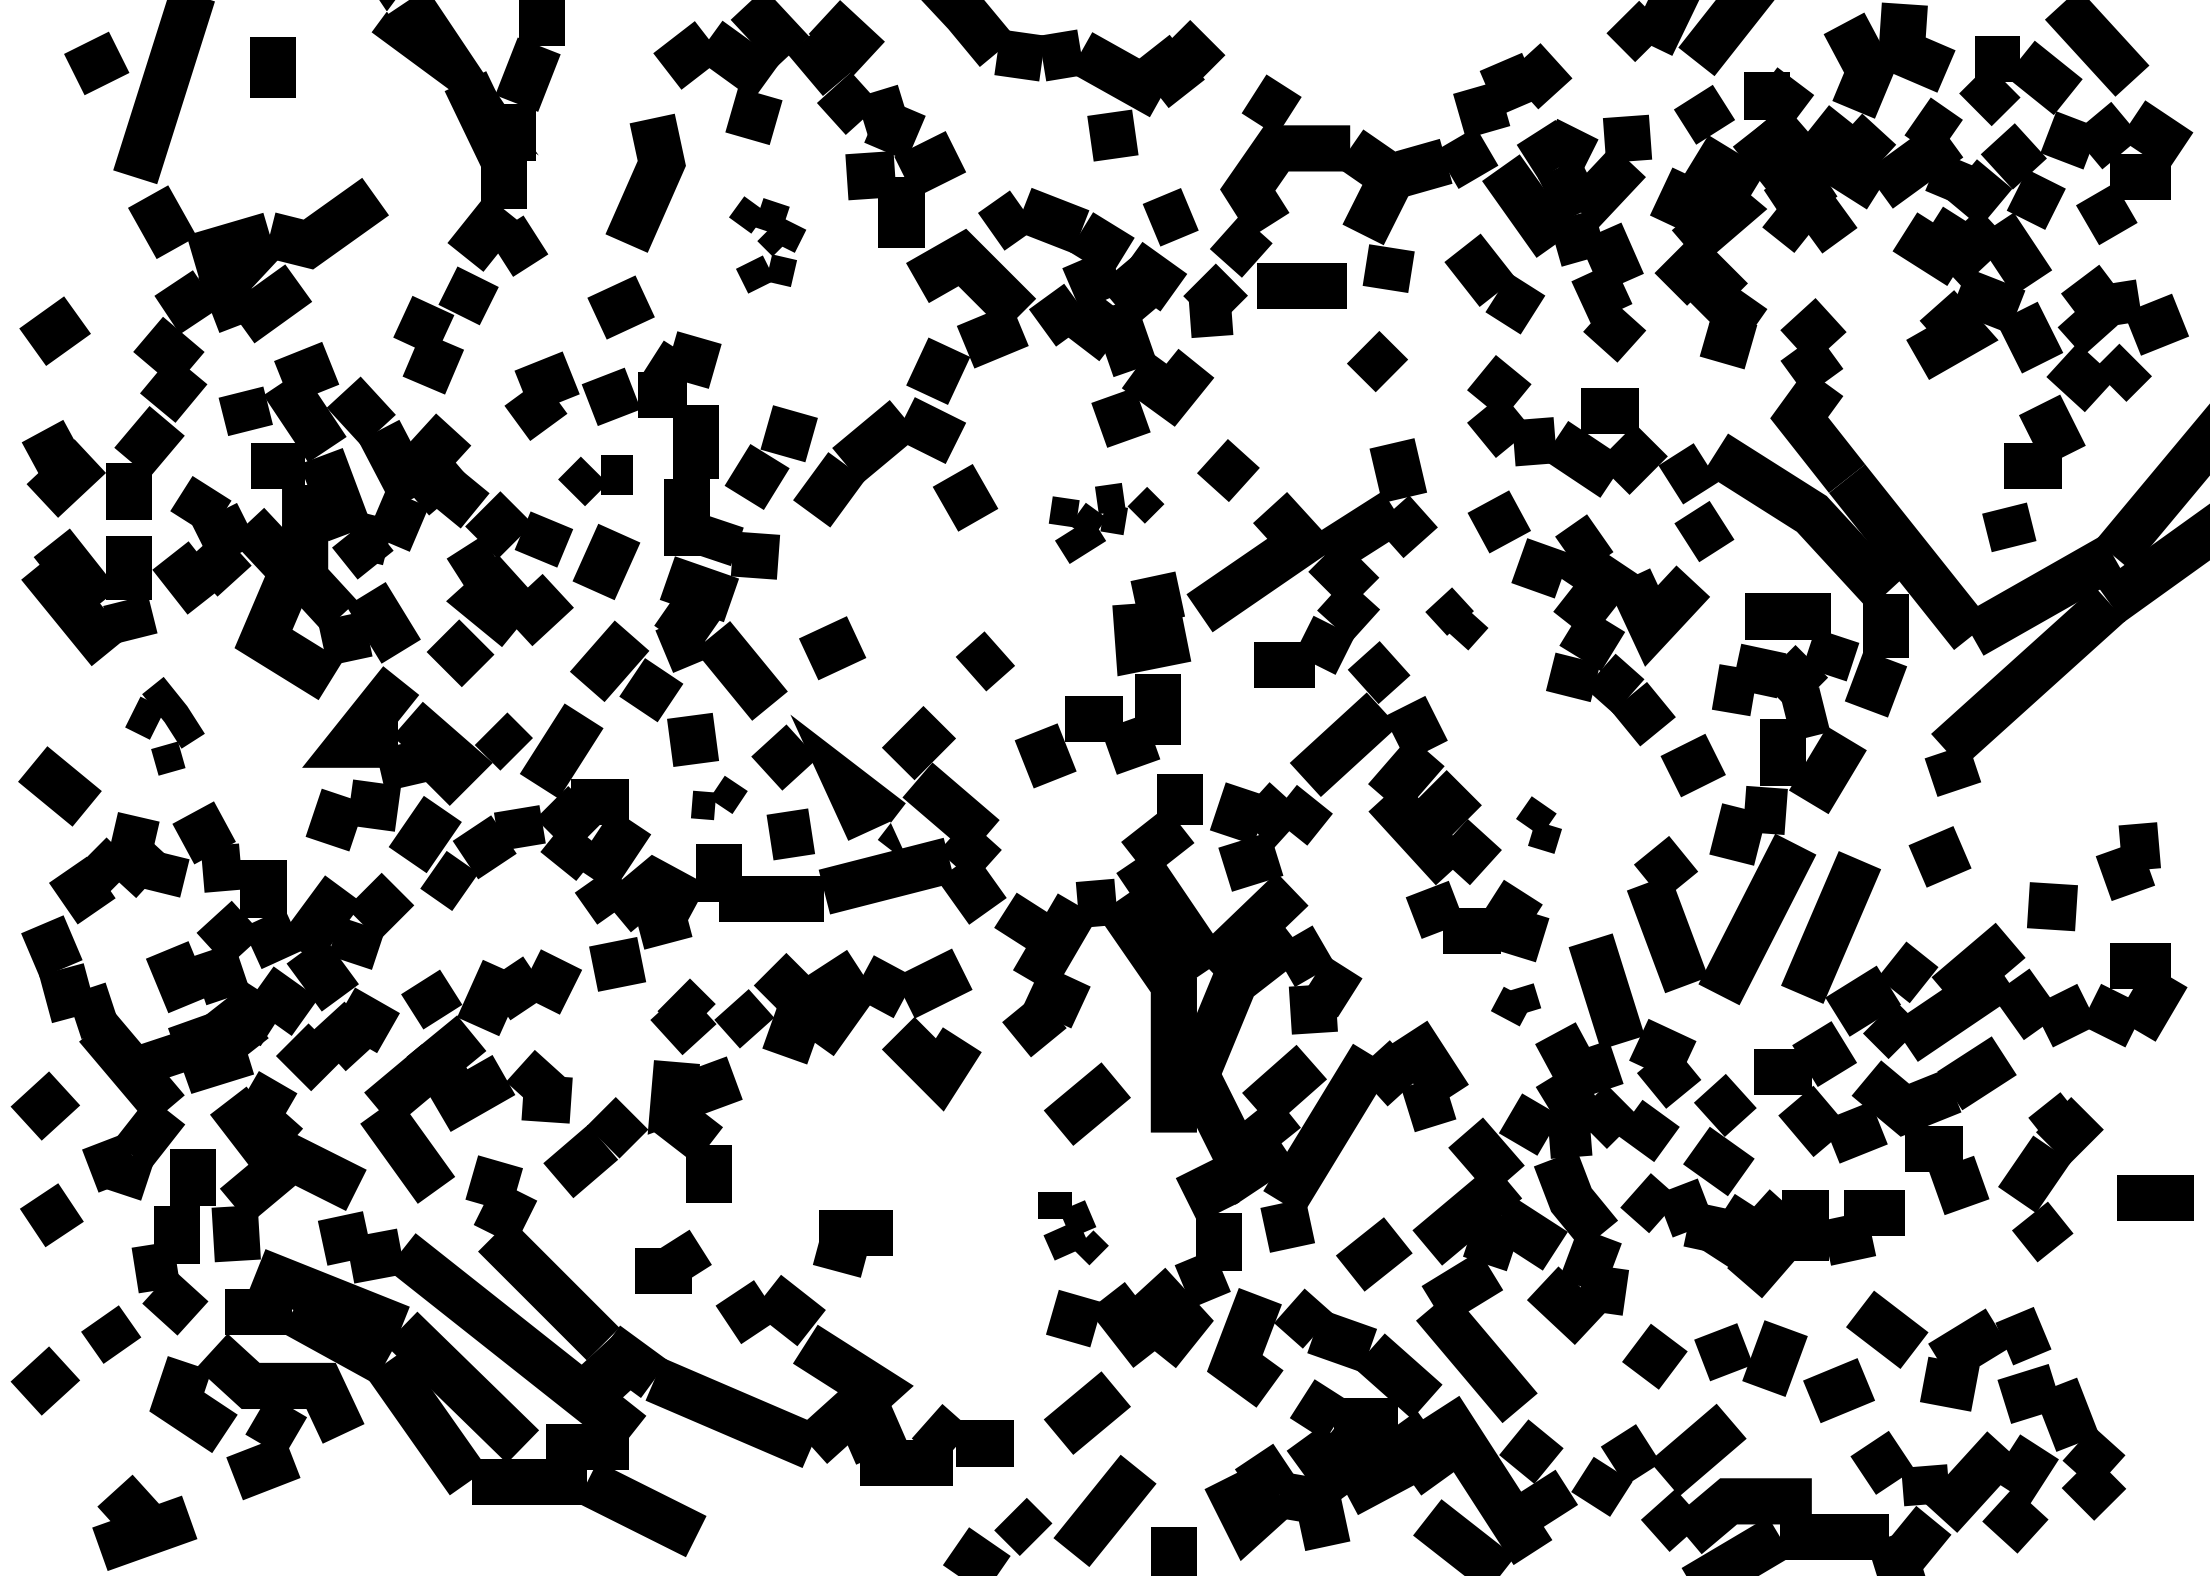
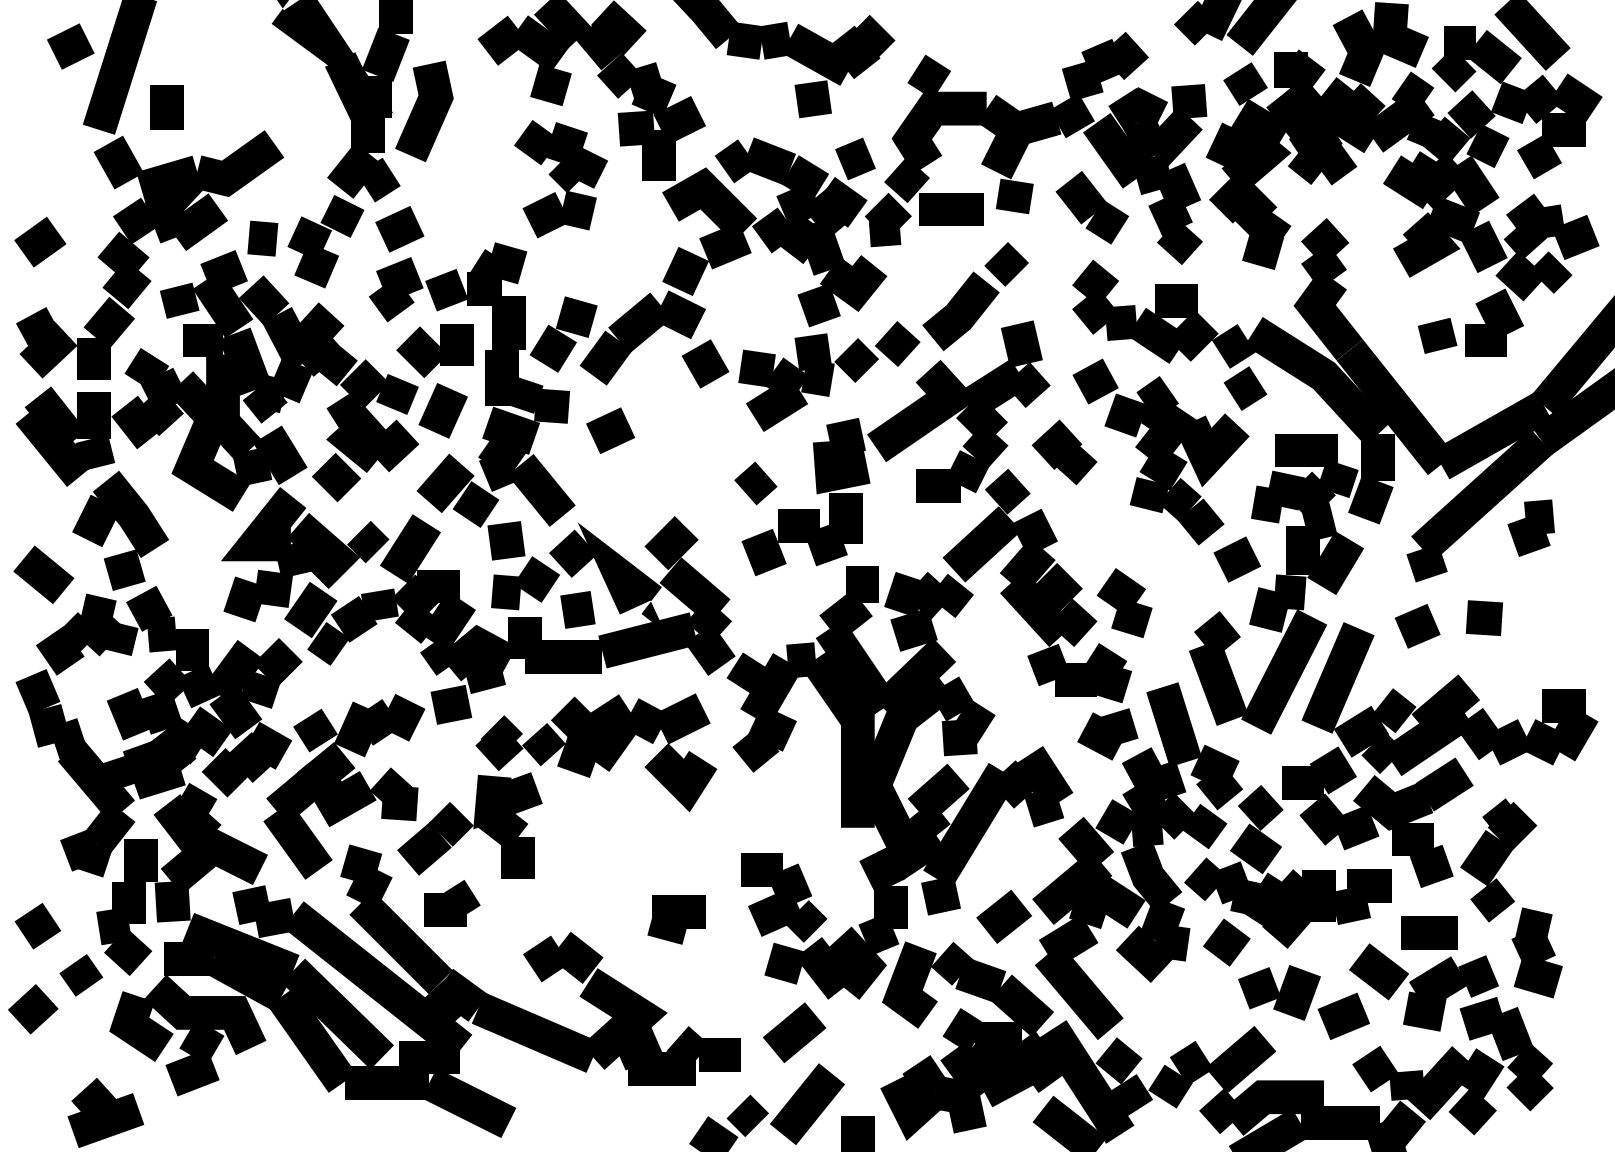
line: (272, 67) -> (166, 107), moved
line: (645, 182) -> (424, 110), moved
part: (767, 244) -> (560, 178), size x1.67
line: (620, 307) -> (399, 229), moved
line: (359, 325) -> (262, 238), added
line: (1314, 425) -> (960, 311), added
part: (595, 480) -> (435, 351), size x1.43
part: (1106, 523) -> (808, 382), size x1.67
line: (2009, 526) -> (1437, 335), moved
part: (1456, 618) -> (1064, 452), size x1.43
line: (832, 648) -> (610, 430), moved
line: (985, 661) -> (755, 483), moved
part: (164, 726) -> (120, 531), size x1.67
part: (719, 797) -> (525, 582), size x1.67
part: (1538, 824) -> (1124, 602), size x1.67
part: (2127, 861) -> (1530, 528), moved
line: (2052, 906) -> (1484, 618), moved
part: (1515, 1004) -> (1107, 734), size x1.67
line: (1087, 1103) -> (794, 806), removed
line: (44, 1105) -> (32, 807), removed
line: (2155, 1197) -> (1429, 932), moved
line: (51, 1214) -> (37, 925), moved
part: (1073, 1228) -> (784, 897), size x1.67
part: (852, 1243) -> (676, 919), moved
part: (673, 1261) -> (452, 902), moved
part: (2103, 1303) -> (1537, 952), added
line: (1654, 1356) -> (1226, 942), moved

